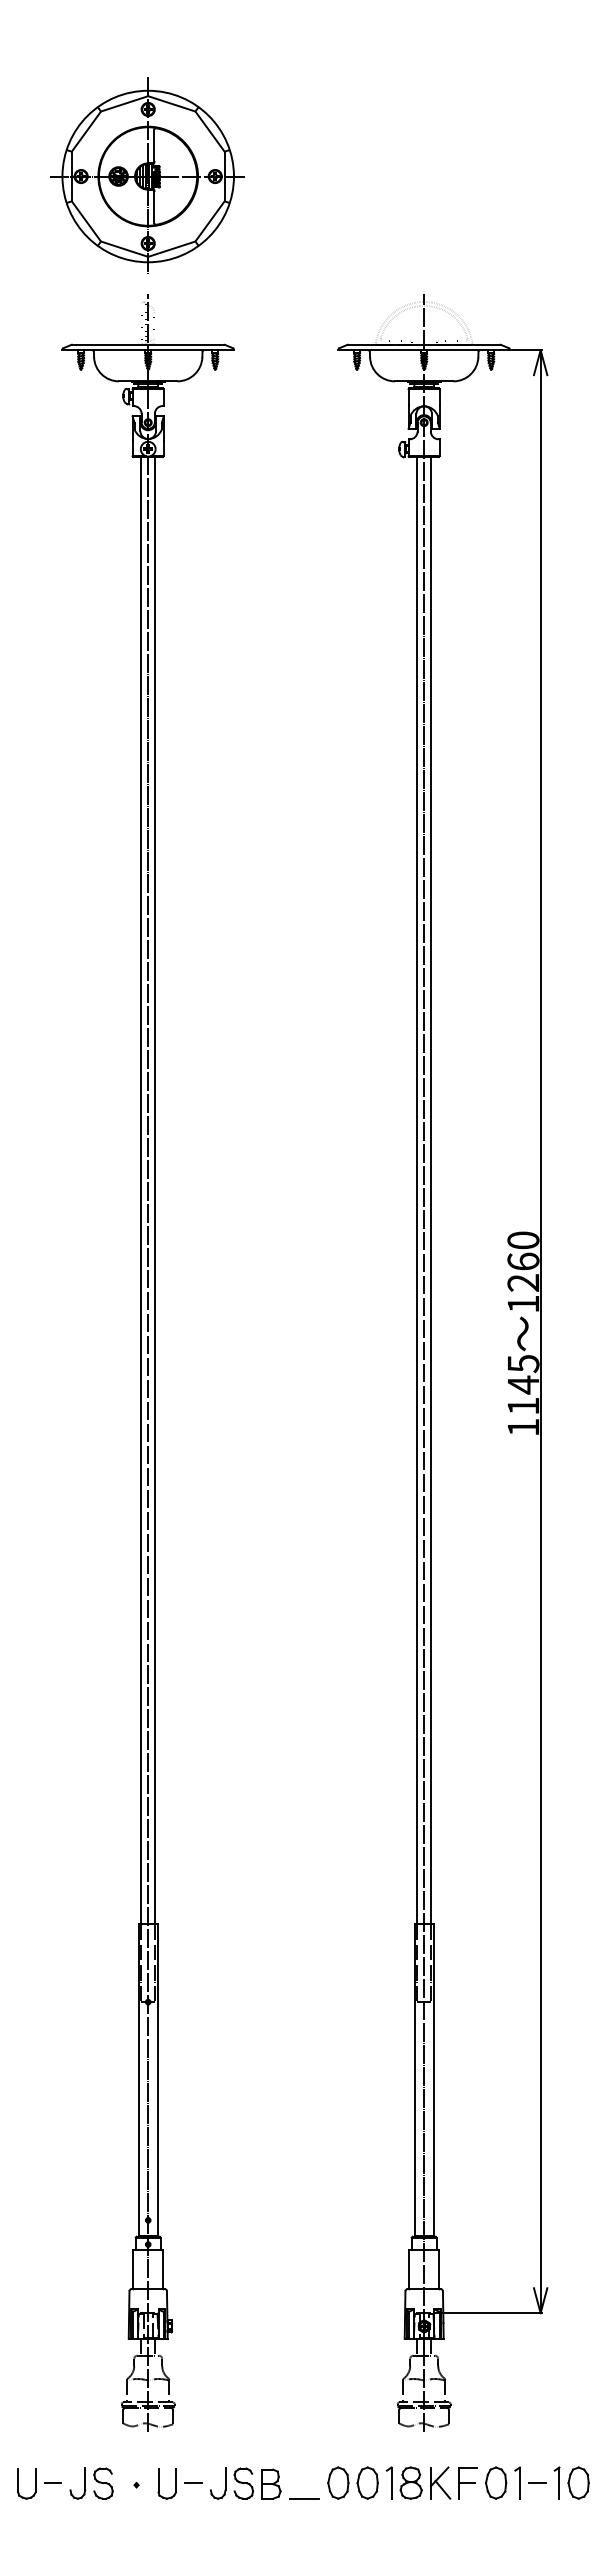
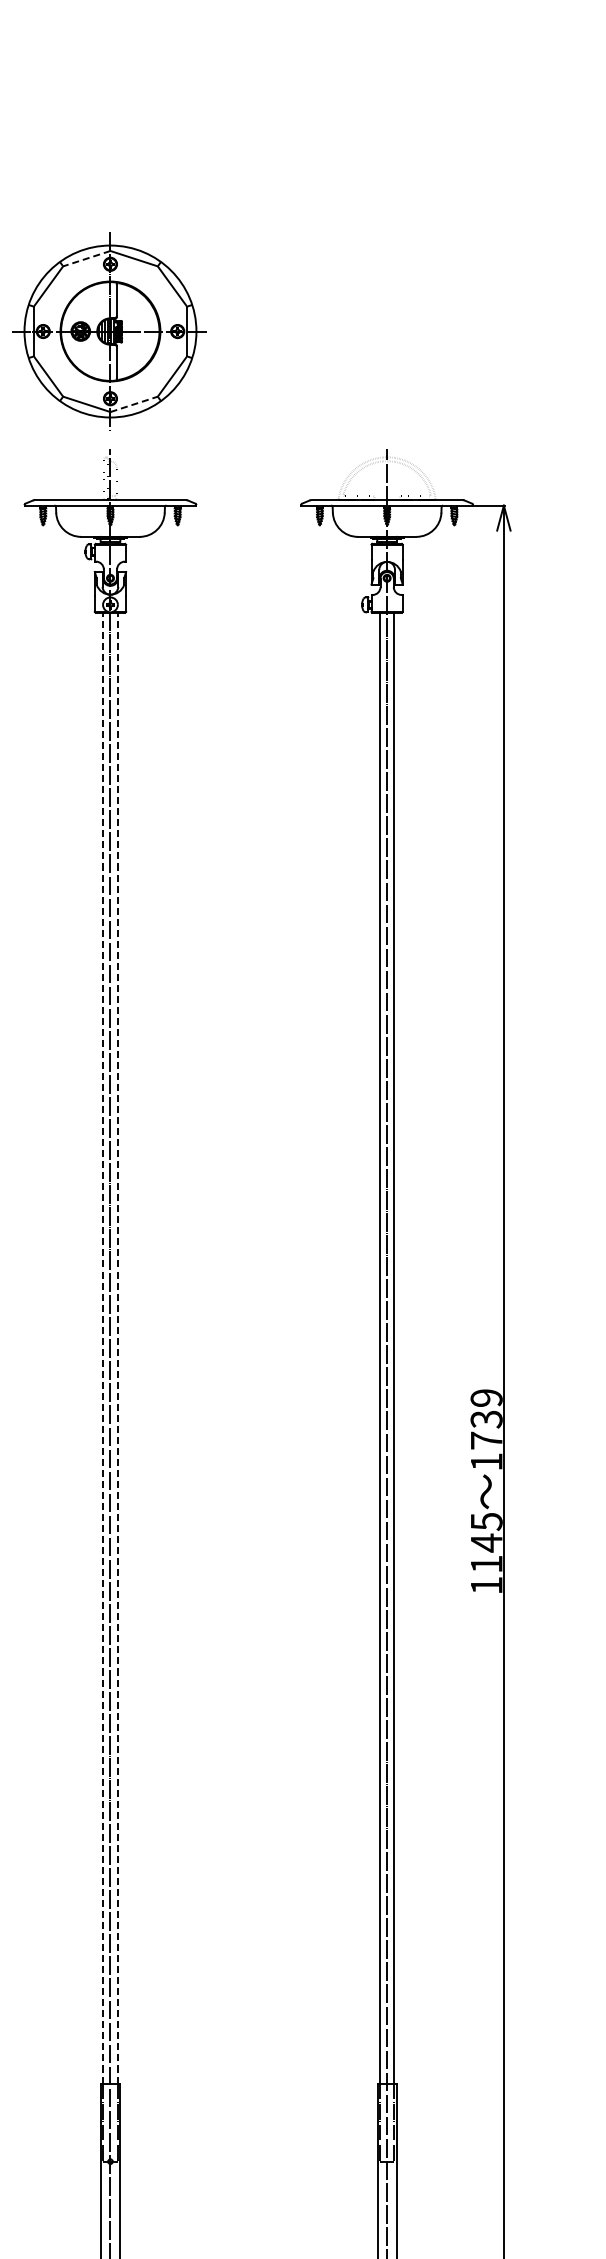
line: (124, 103) -> (86, 258), solid -> dashed
line: (171, 249) -> (133, 404), solid -> dashed
line: (141, 1190) -> (103, 1348), solid -> dashed
line: (155, 1190) -> (117, 1348), solid -> dashed
text: (523, 1261) -> (486, 1419), 1260 -> 1739

